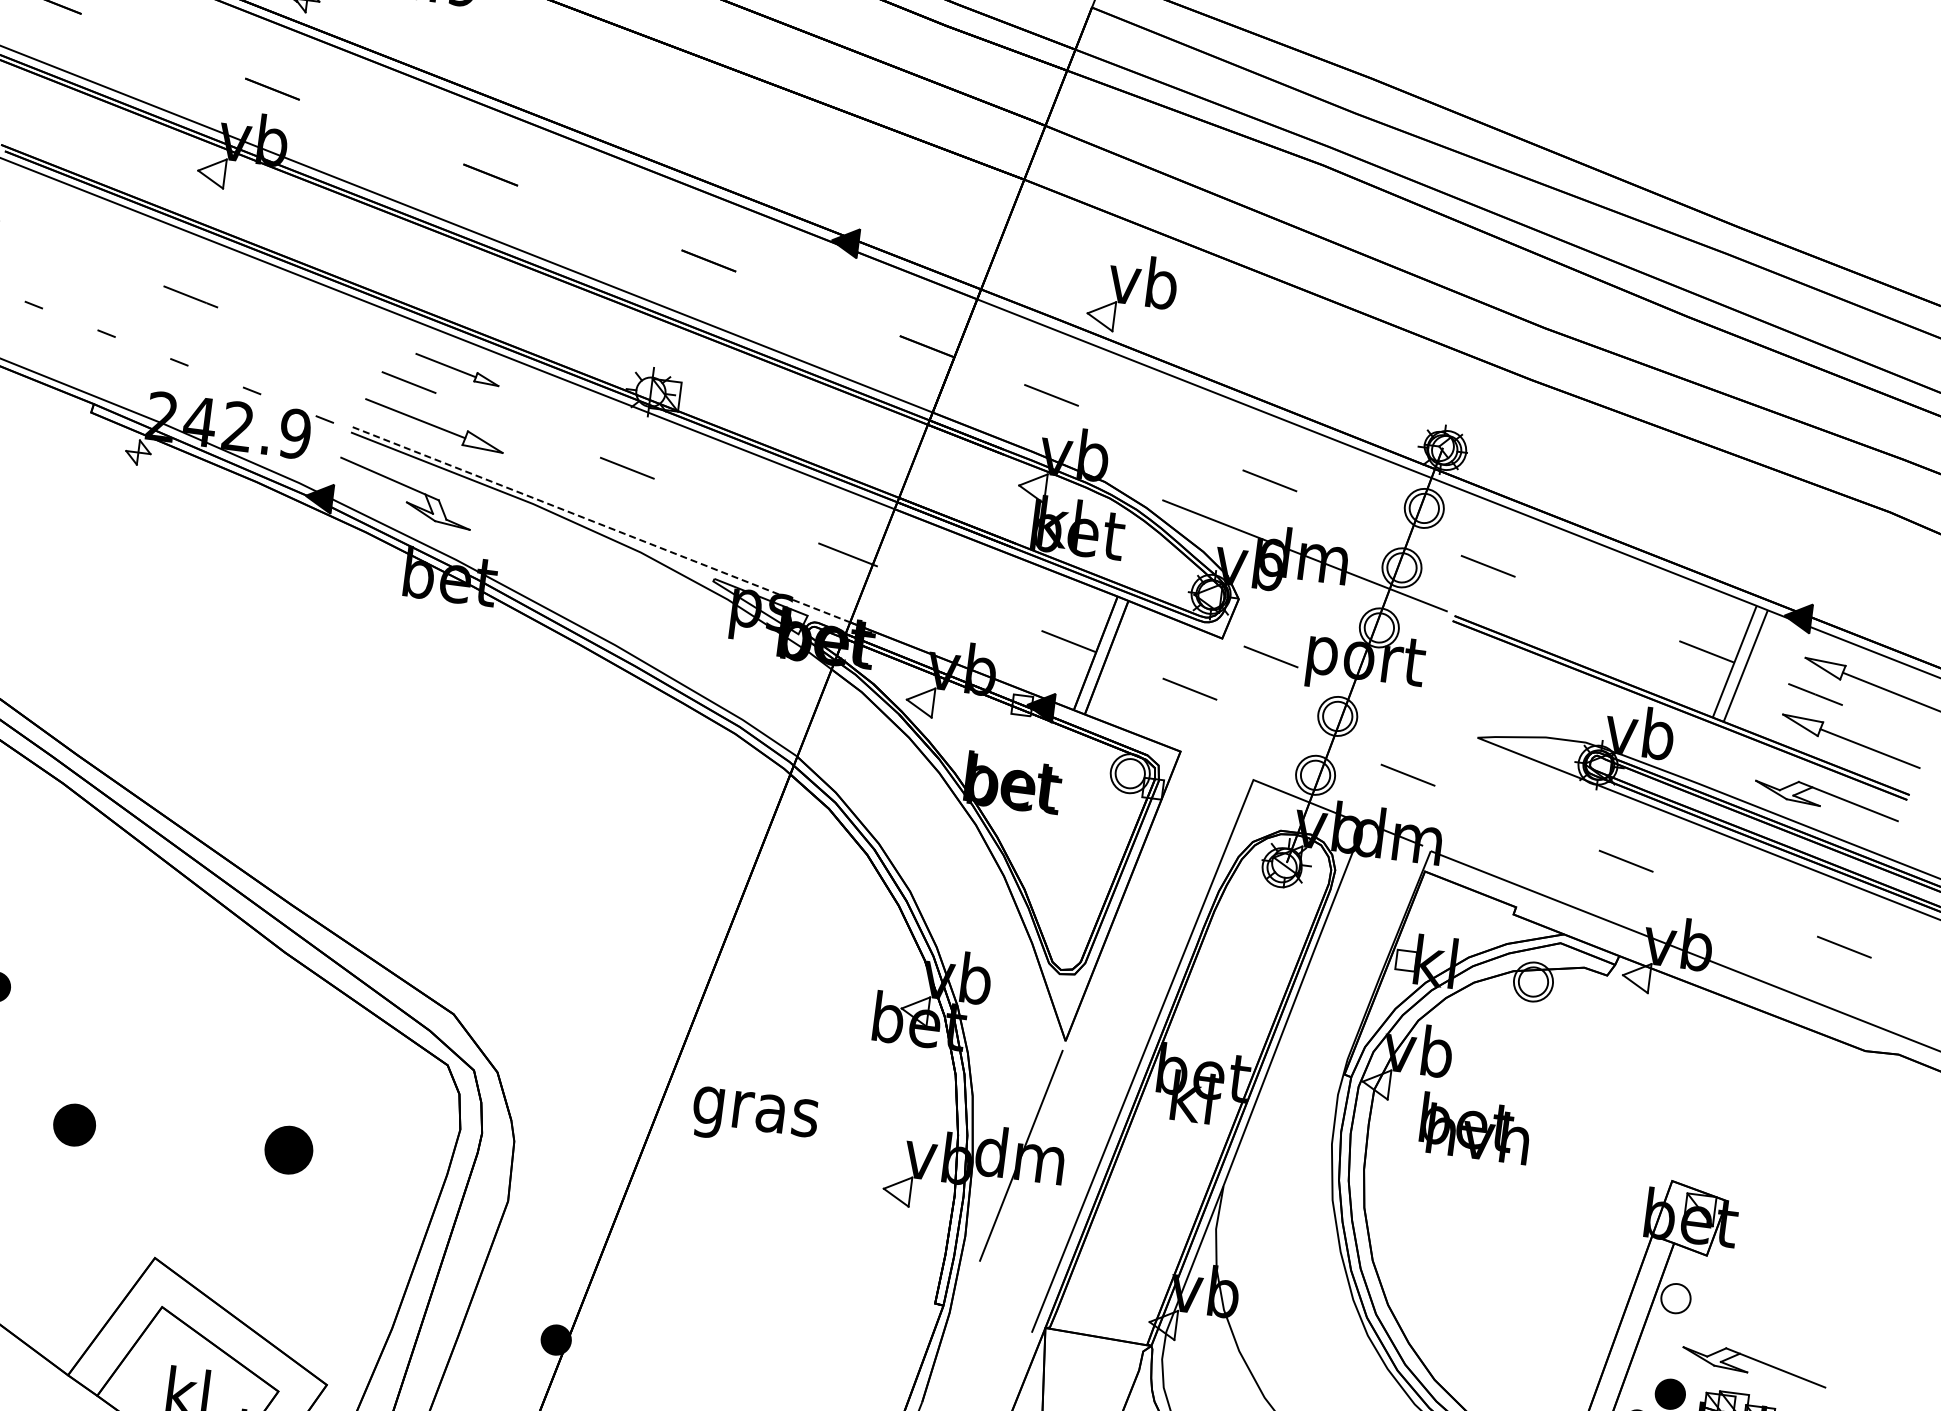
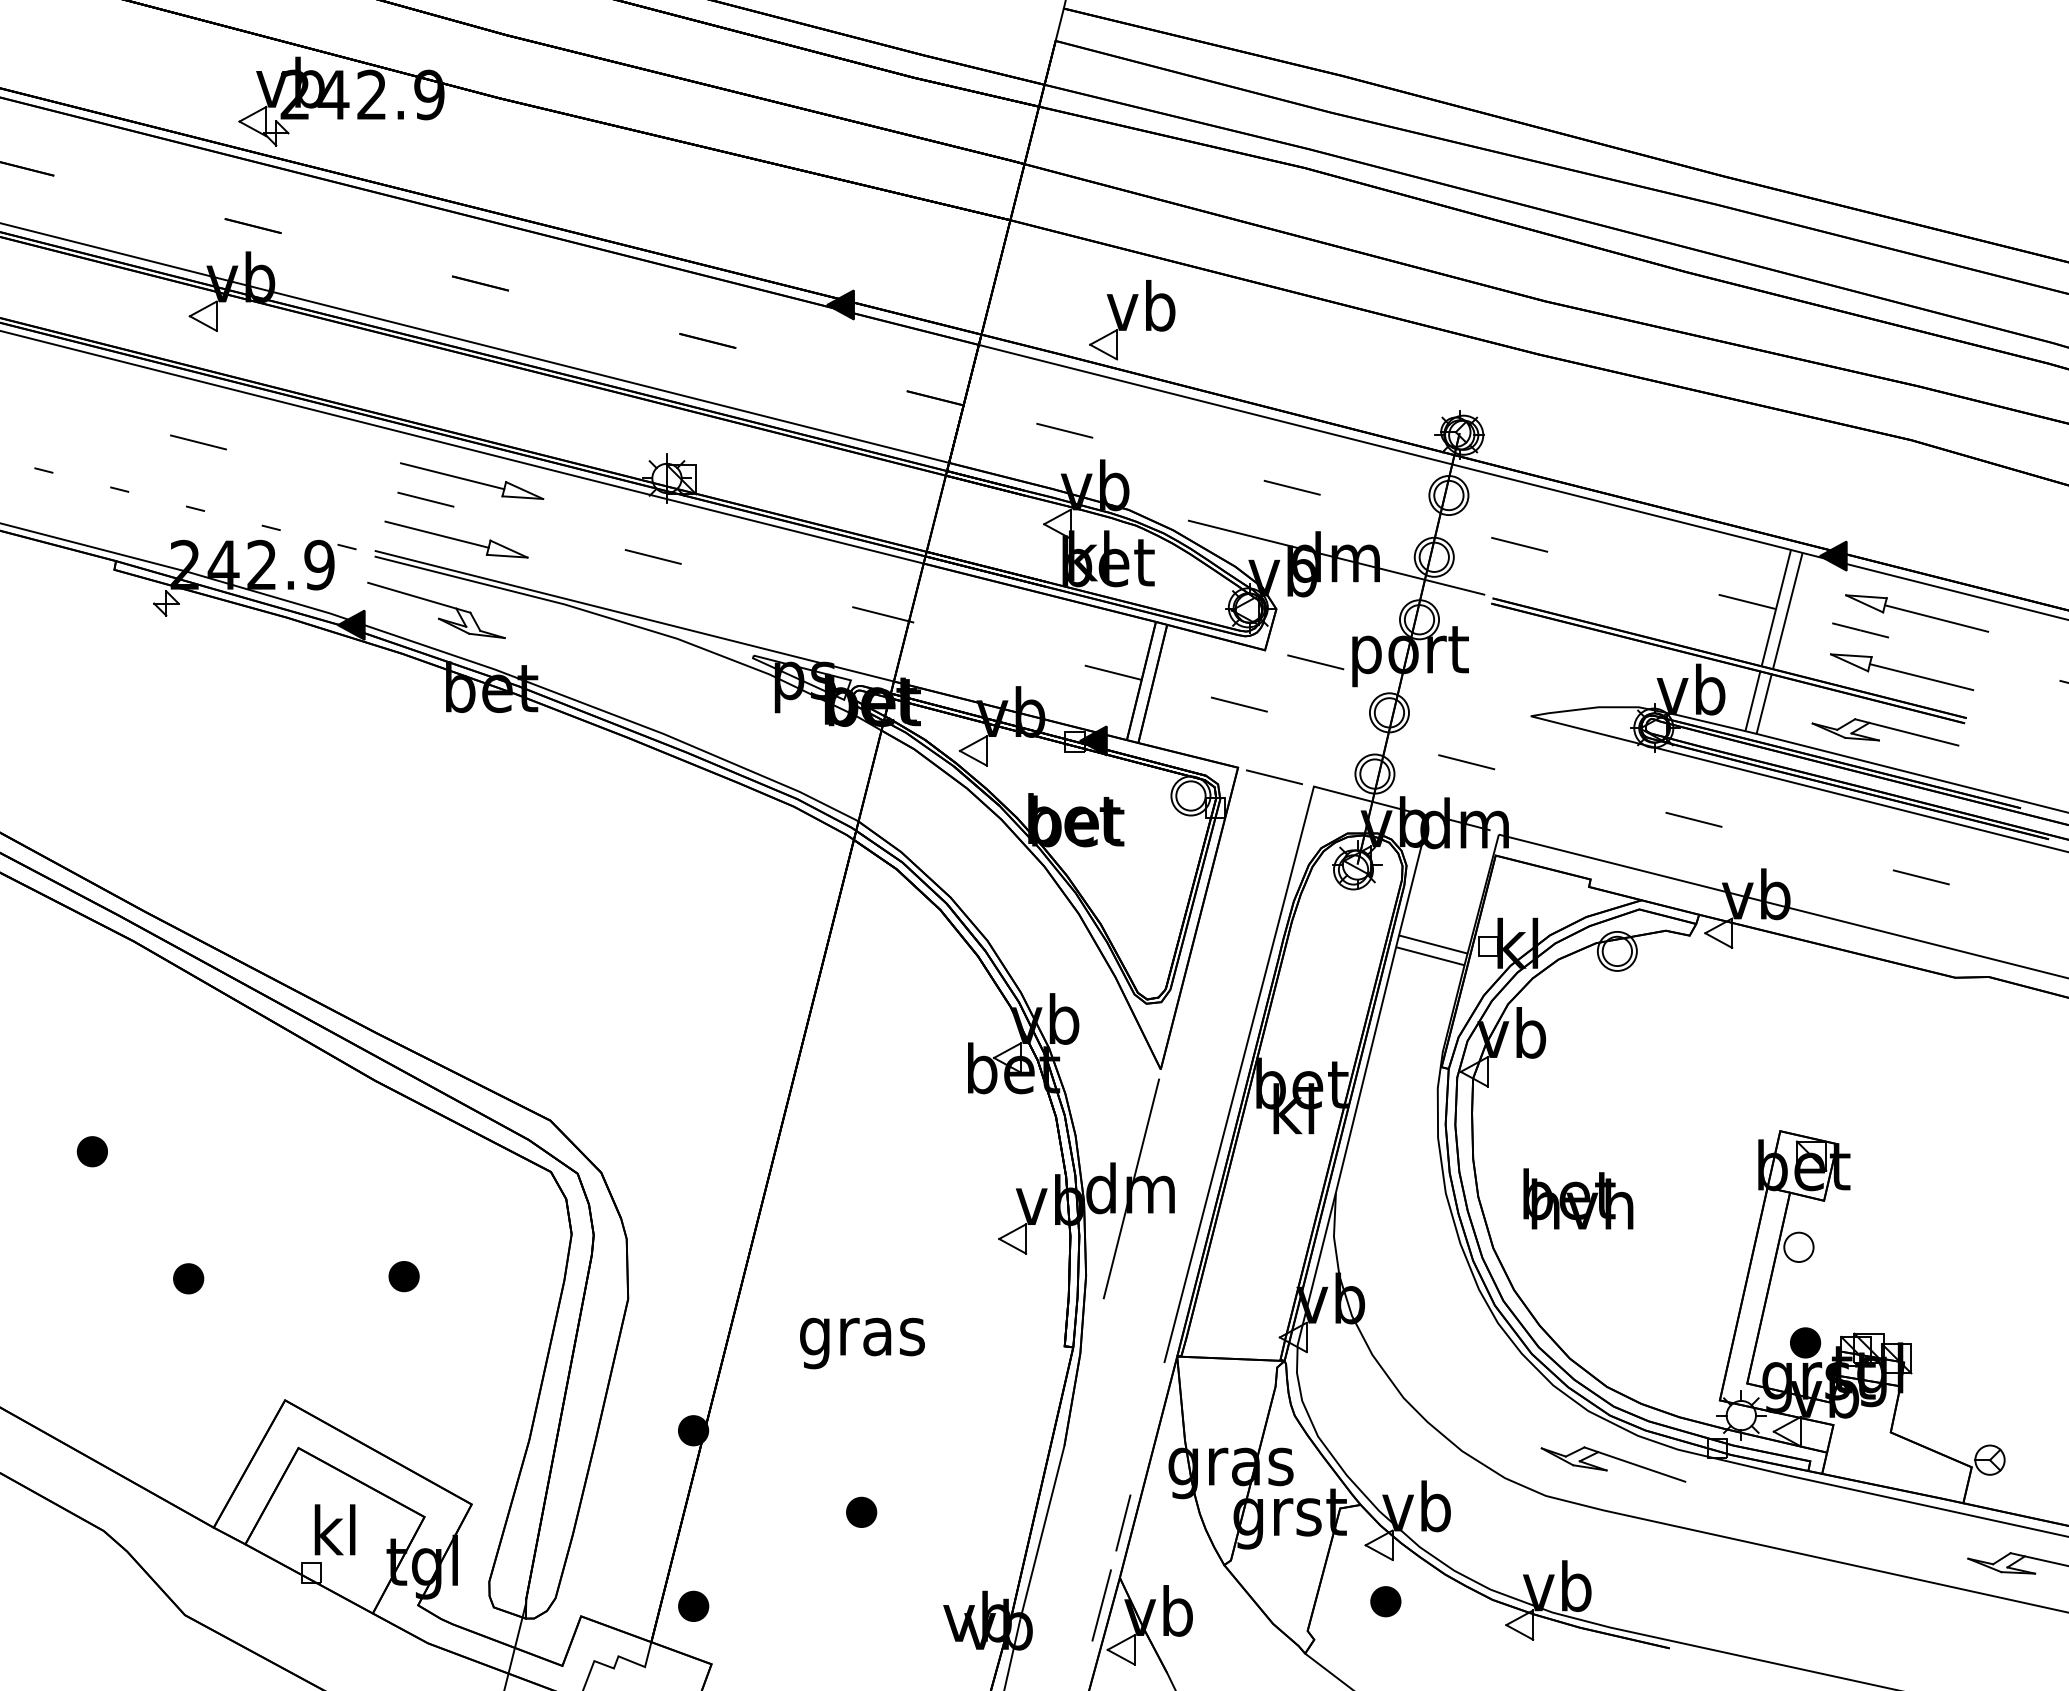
part: (457, 369) -> (472, 480), size x1.67
line: (602, 525) -> (635, 616), dashed -> solid
line: (1699, 750) -> (1752, 700), added
line: (1709, 754) -> (1763, 703), added
line: (1216, 766) -> (1275, 777), added
line: (1351, 951) -> (1433, 944), added
line: (1347, 963) -> (1430, 956), added
text: (754, 1118) -> (862, 1343), moved
part: (74, 1124) -> (188, 1278), size x0.71
text: (1475, 1127) -> (1578, 1198), moved
part: (288, 1150) -> (403, 1276), size x0.62
part: (1754, 1365) -> (1885, 1303), removed

